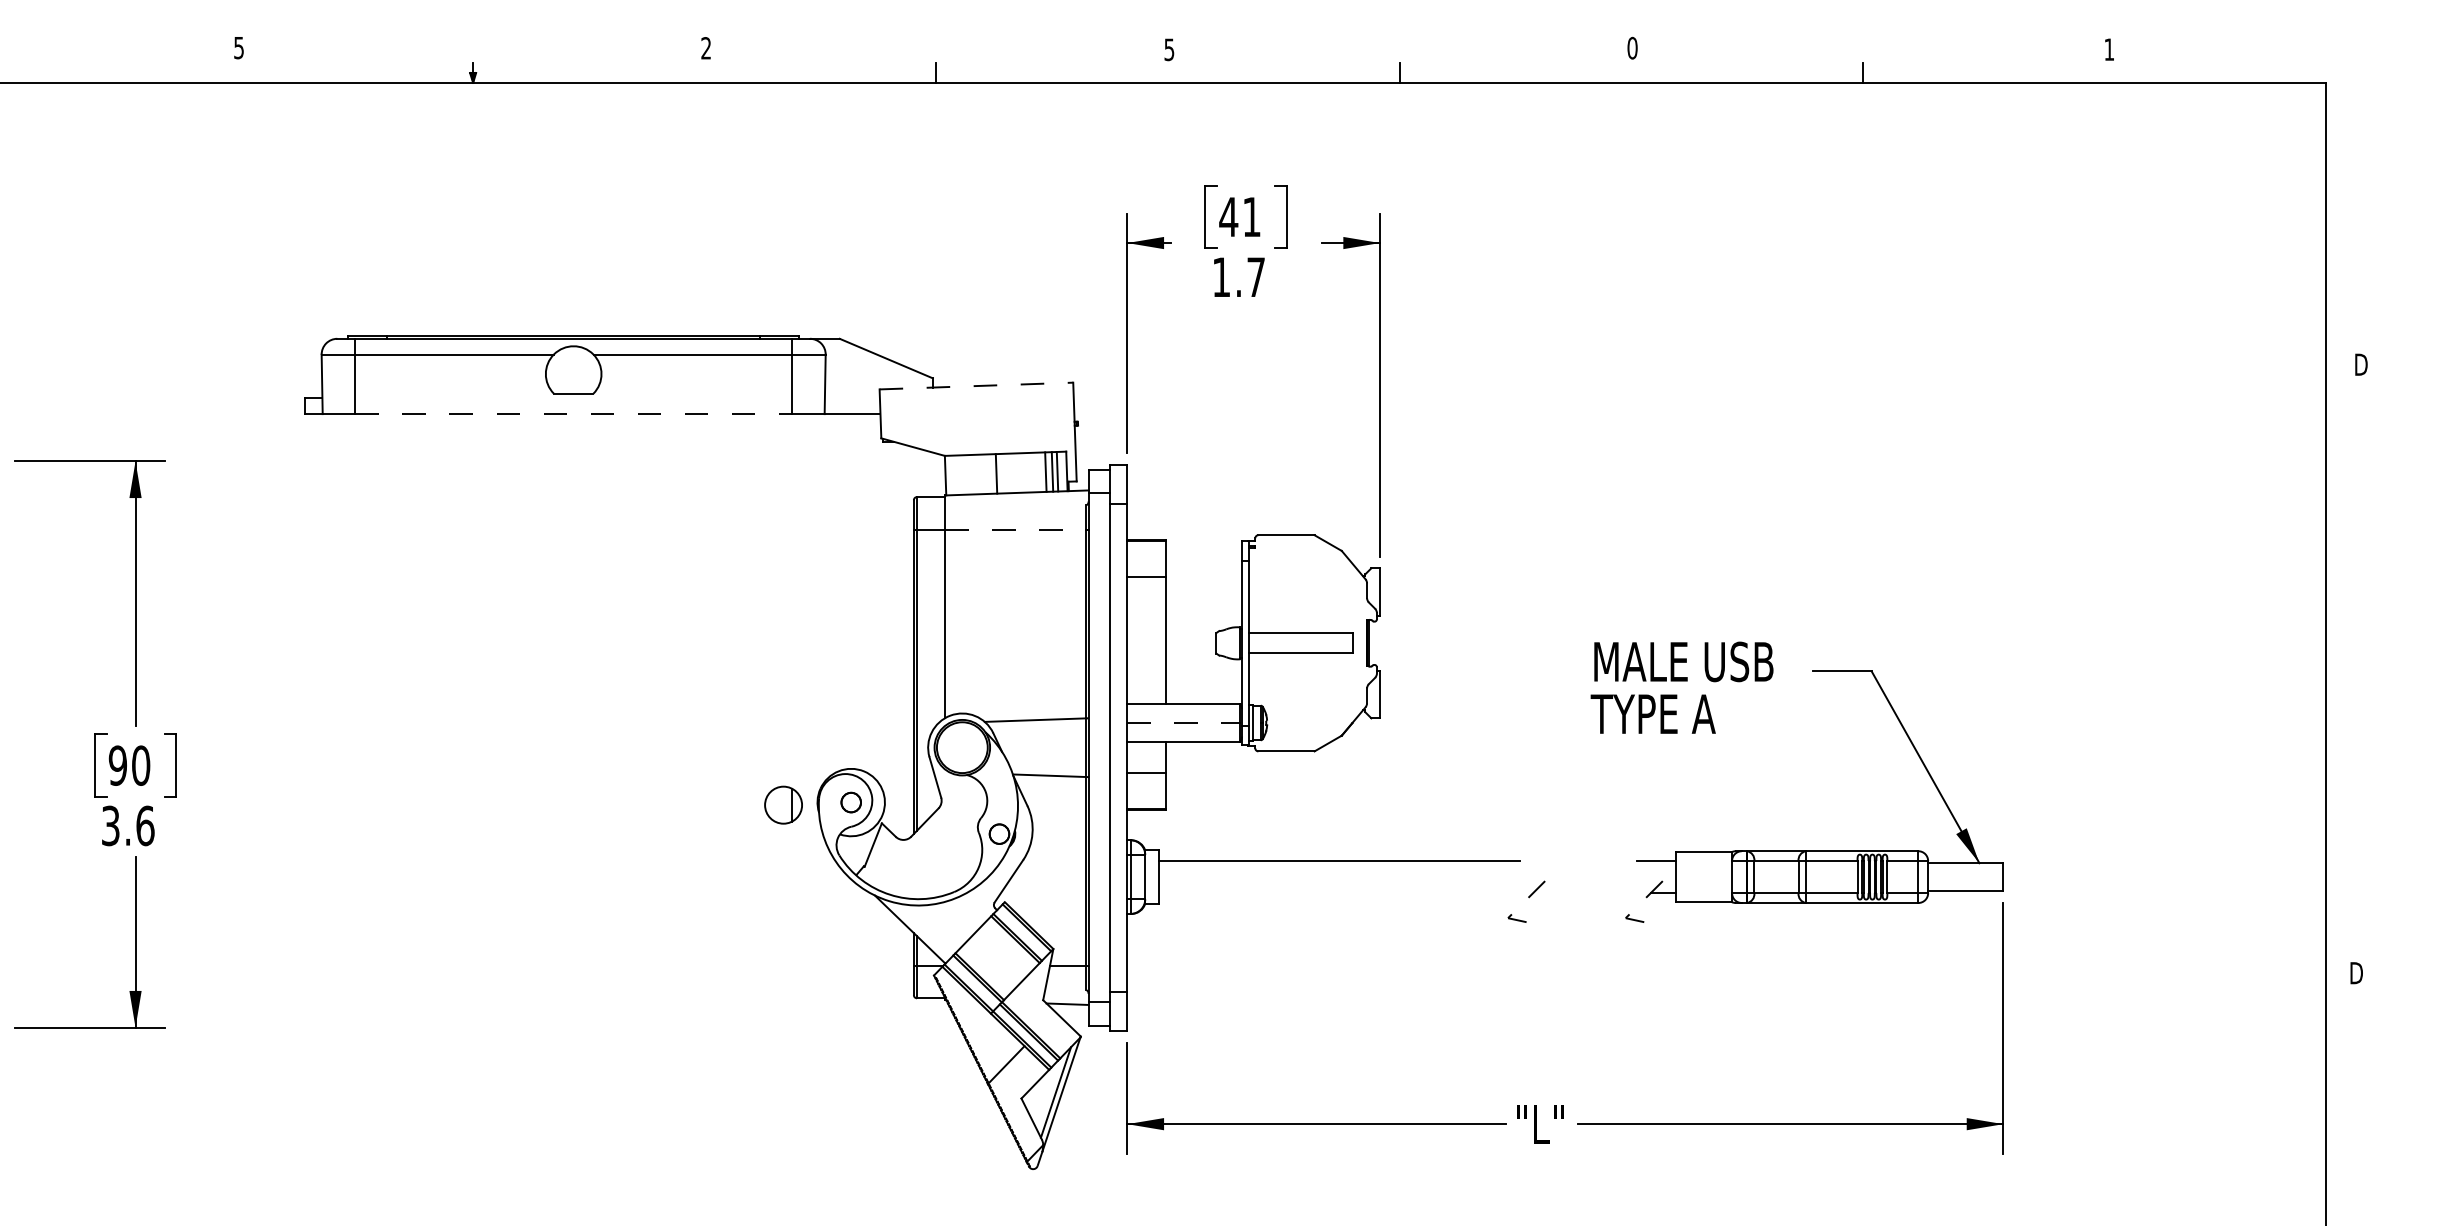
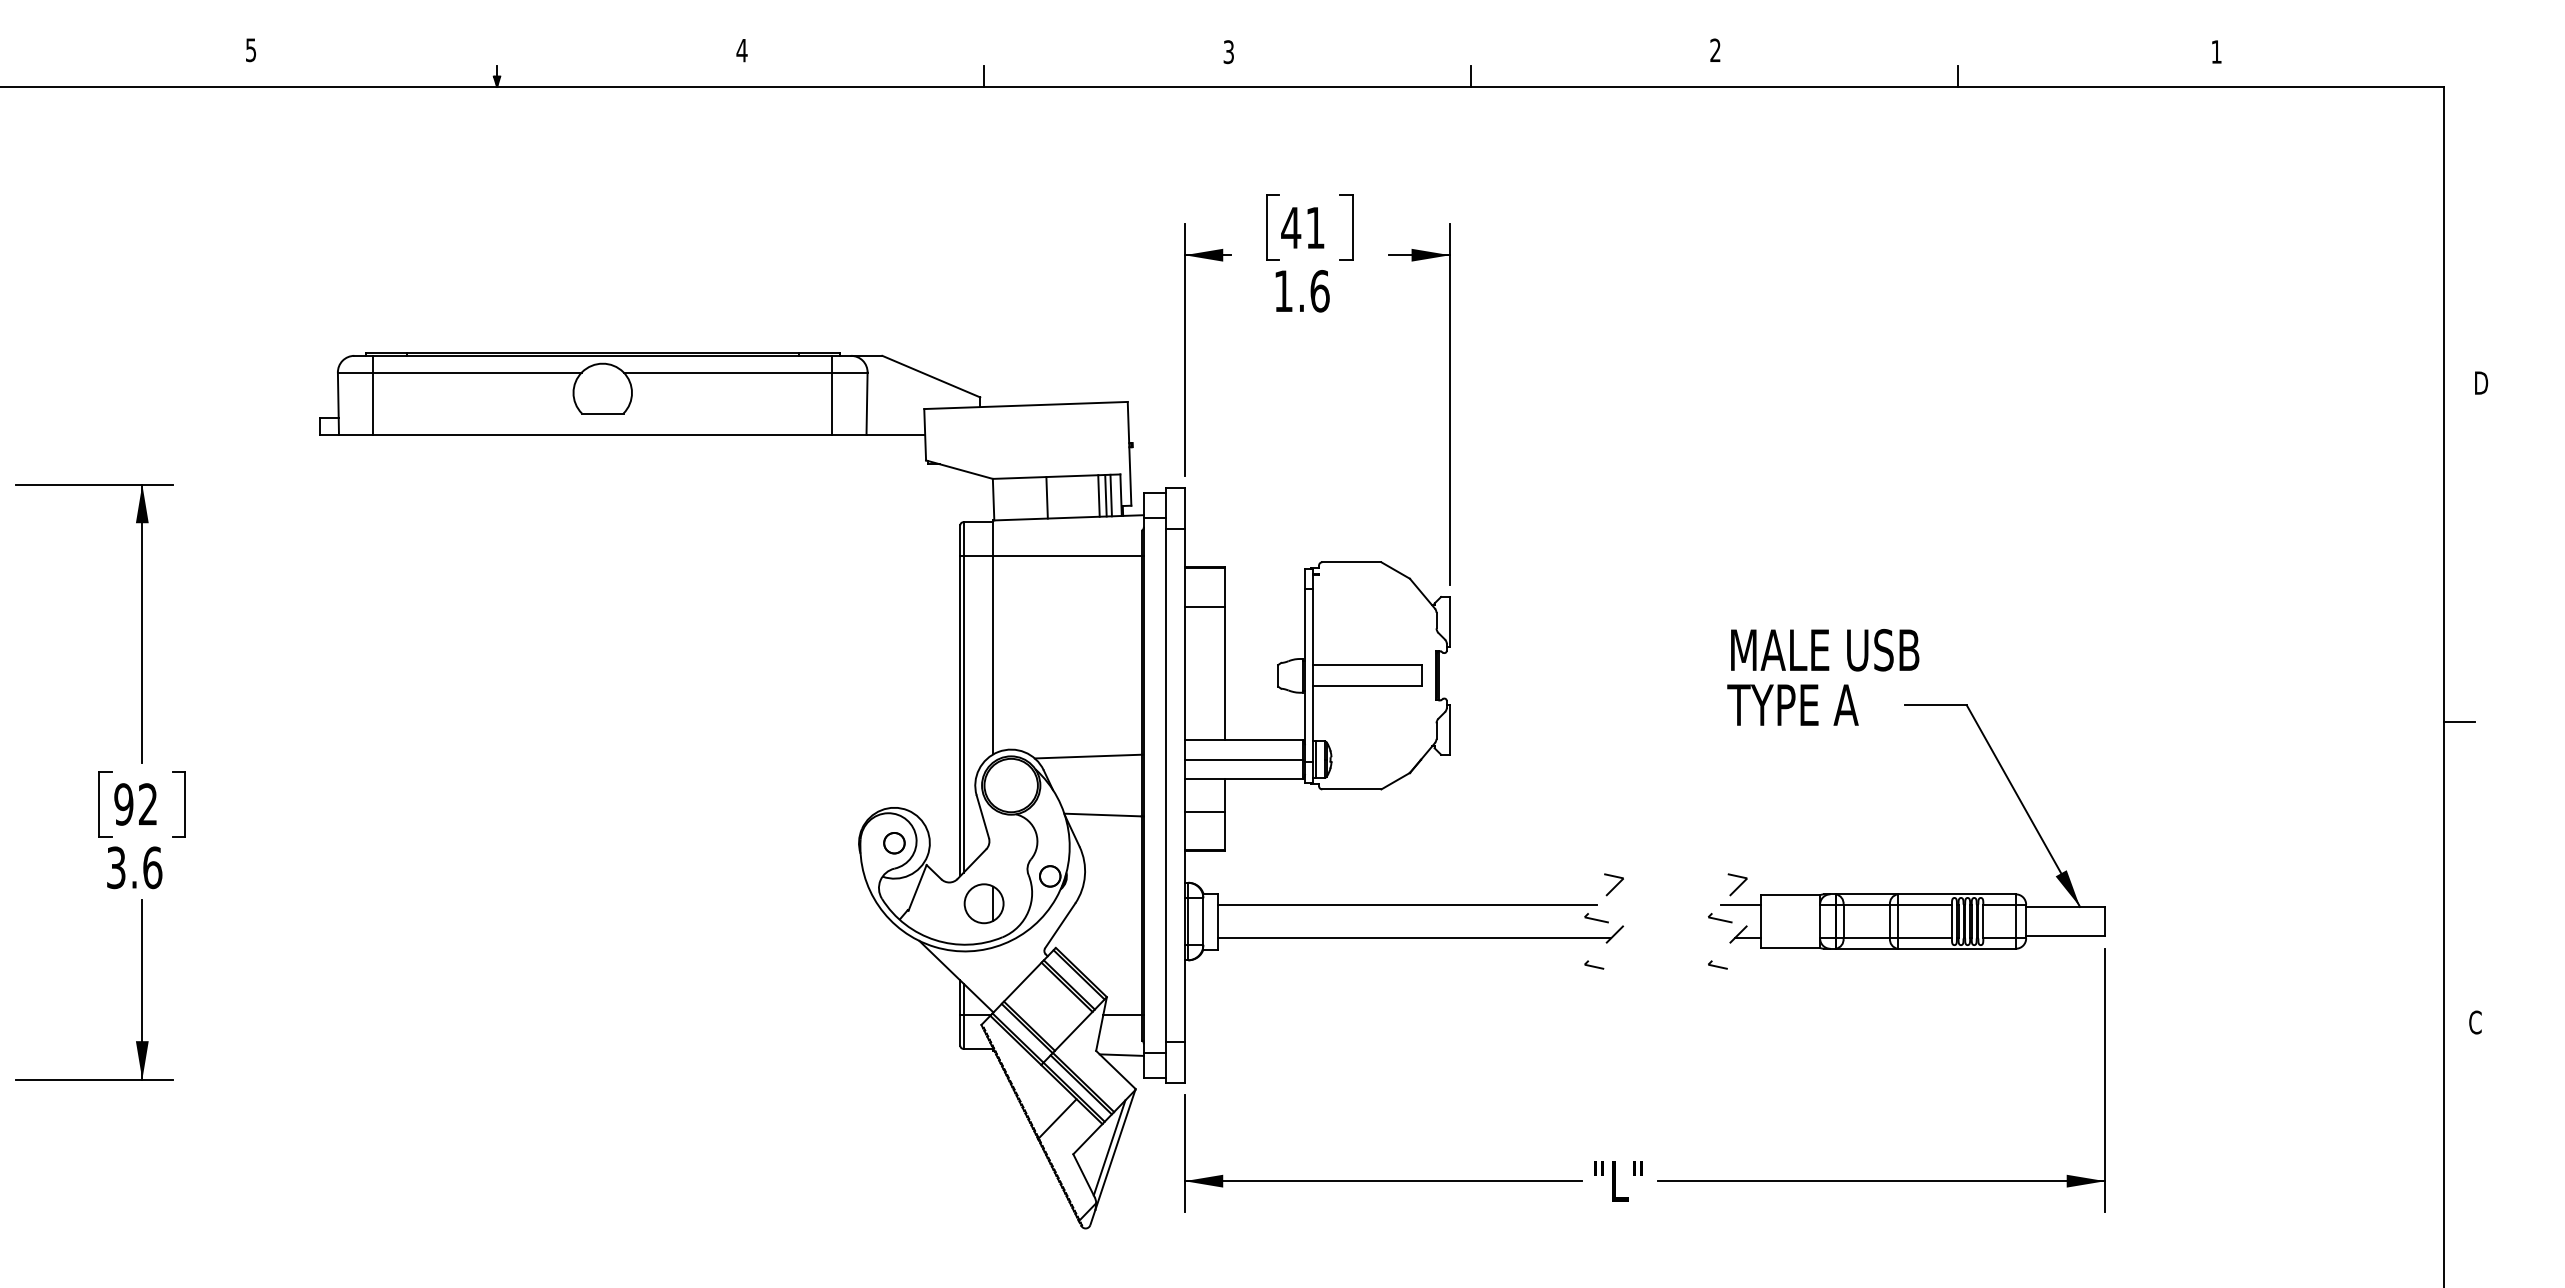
text: (1632, 47) -> (1715, 49), 0 -> 2
text: (705, 48) -> (741, 50), 2 -> 4
text: (1169, 49) -> (1228, 51), 5 -> 3
text: (1256, 277) -> (1320, 291), 1.7 -> 1.6
line: (976, 386) -> (1026, 405), dashed -> solid
line: (574, 414) -> (603, 435), dashed -> solid
line: (1015, 529) -> (1067, 556), dashed -> solid
line: (2340, 686) -> (2459, 721), added
text: (1681, 687) -> (1822, 677), moved
line: (1184, 722) -> (1244, 759), dashed -> solid
text: (141, 765) -> (148, 804), 90 -> 92
part: (783, 804) -> (984, 903), moved
part: (1526, 854) -> (1604, 897), added
part: (1644, 854) -> (1728, 897), added
line: (1346, 892) -> (1414, 937), added
text: (2355, 972) -> (2475, 1021), D -> C

